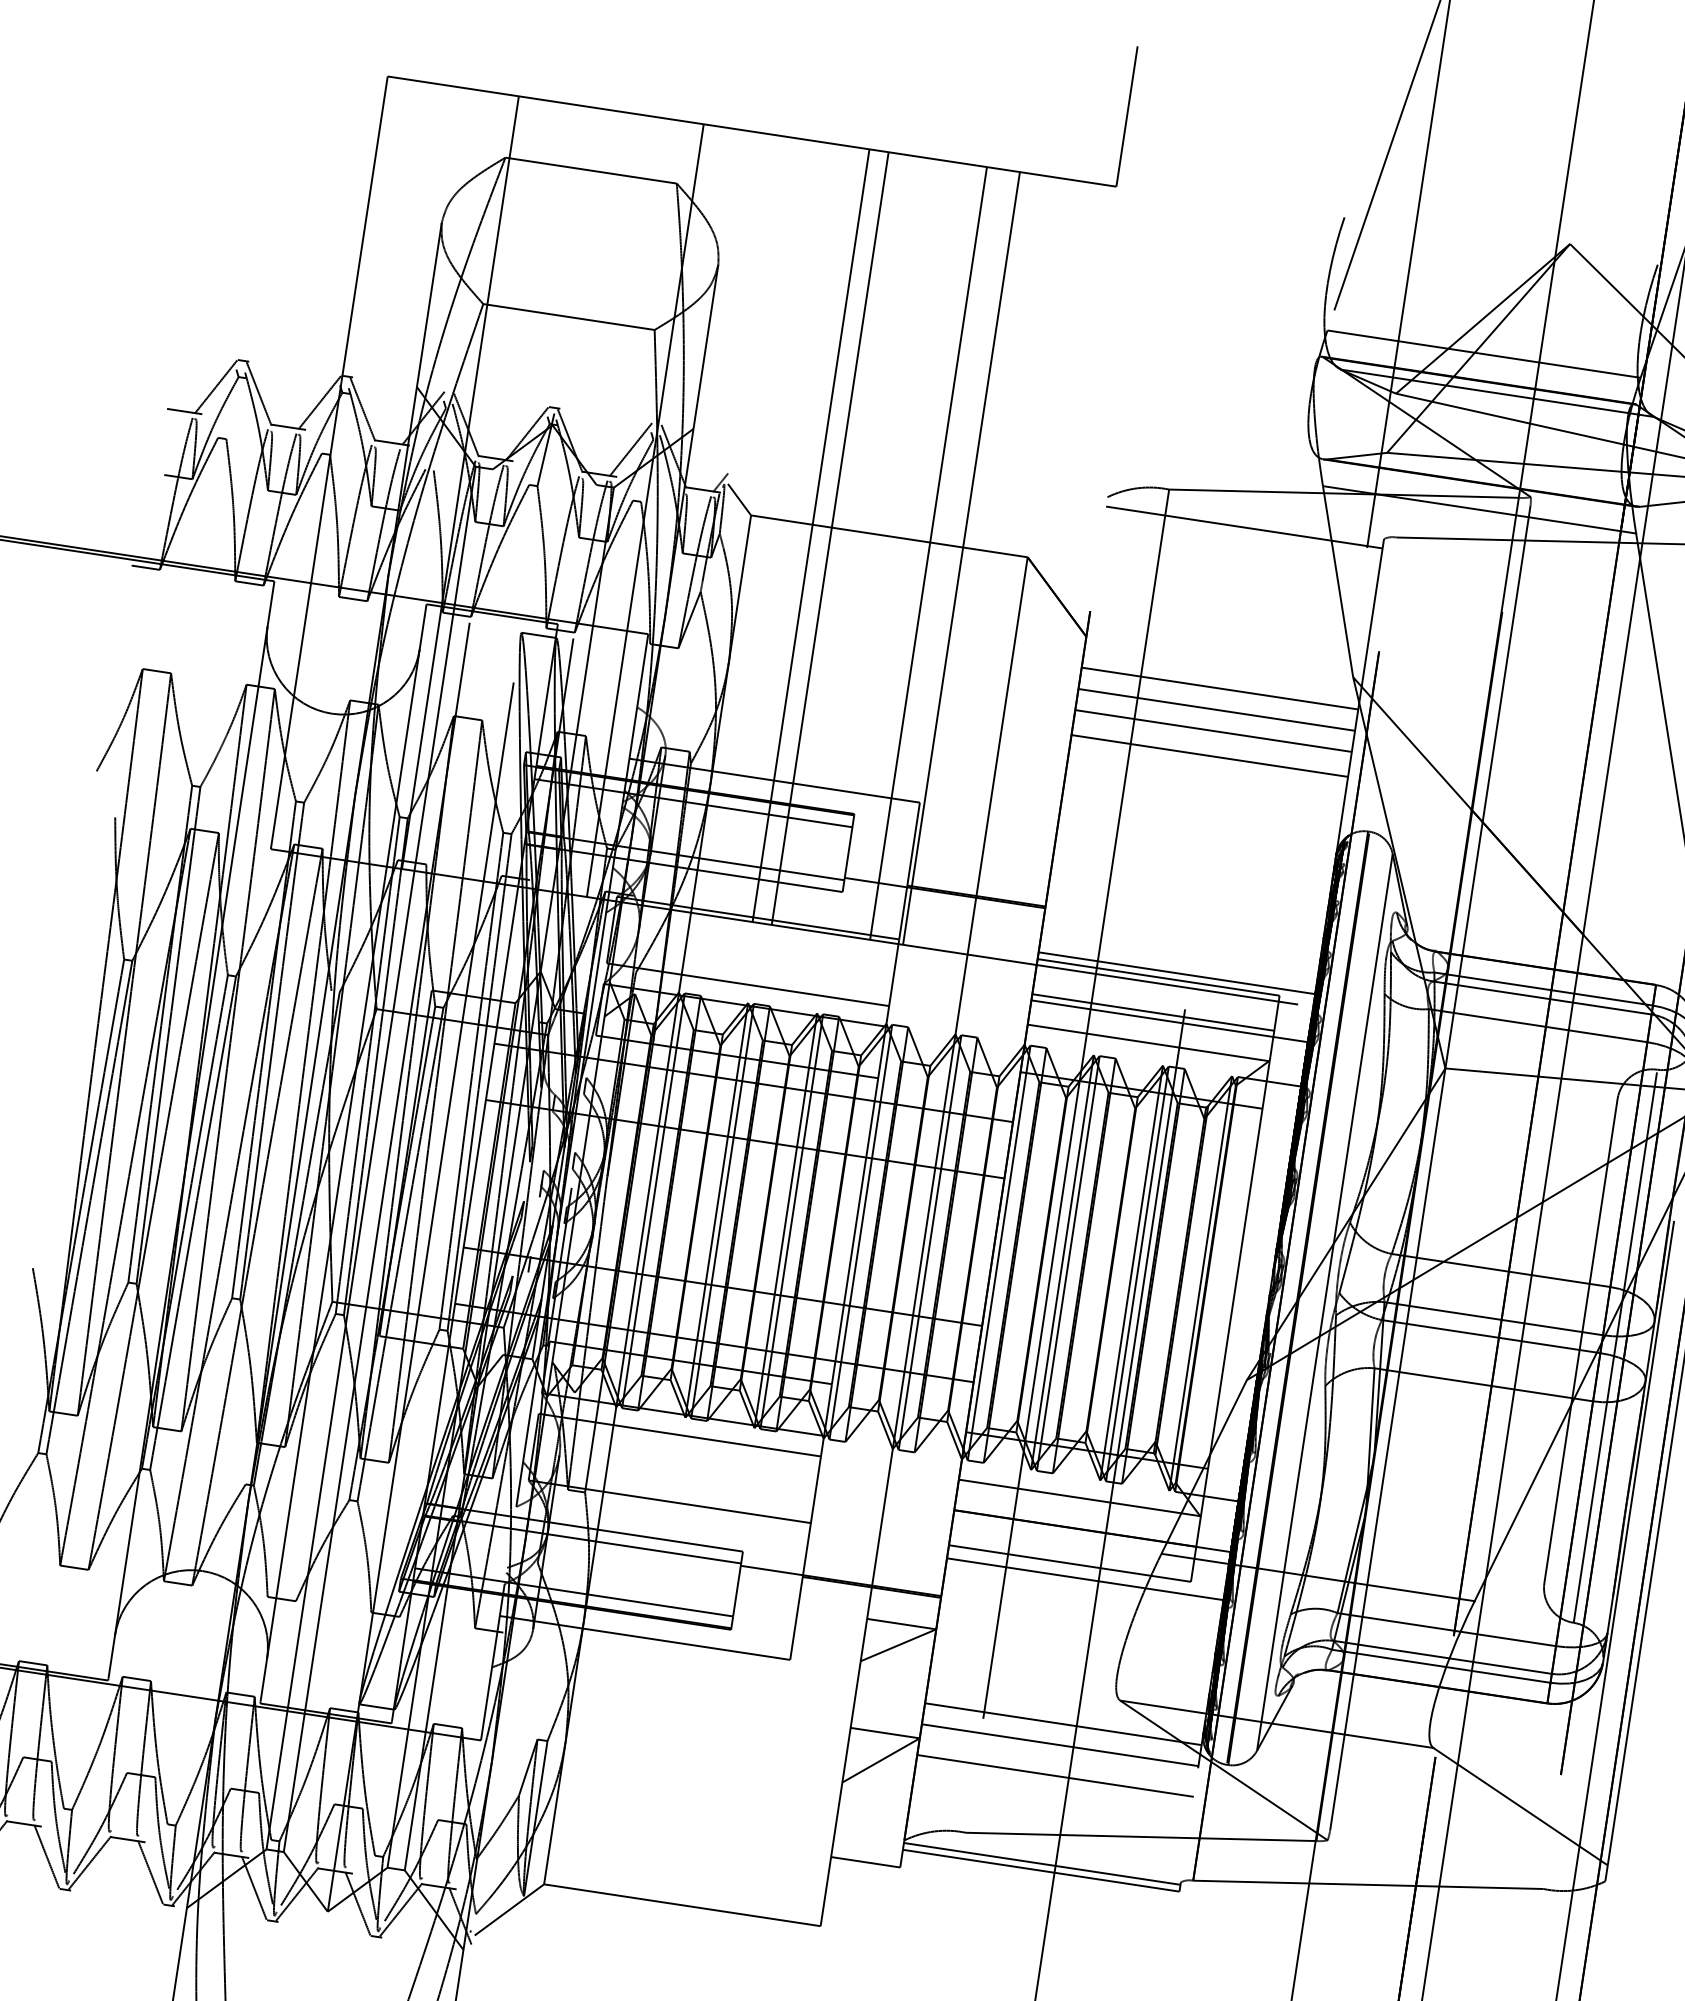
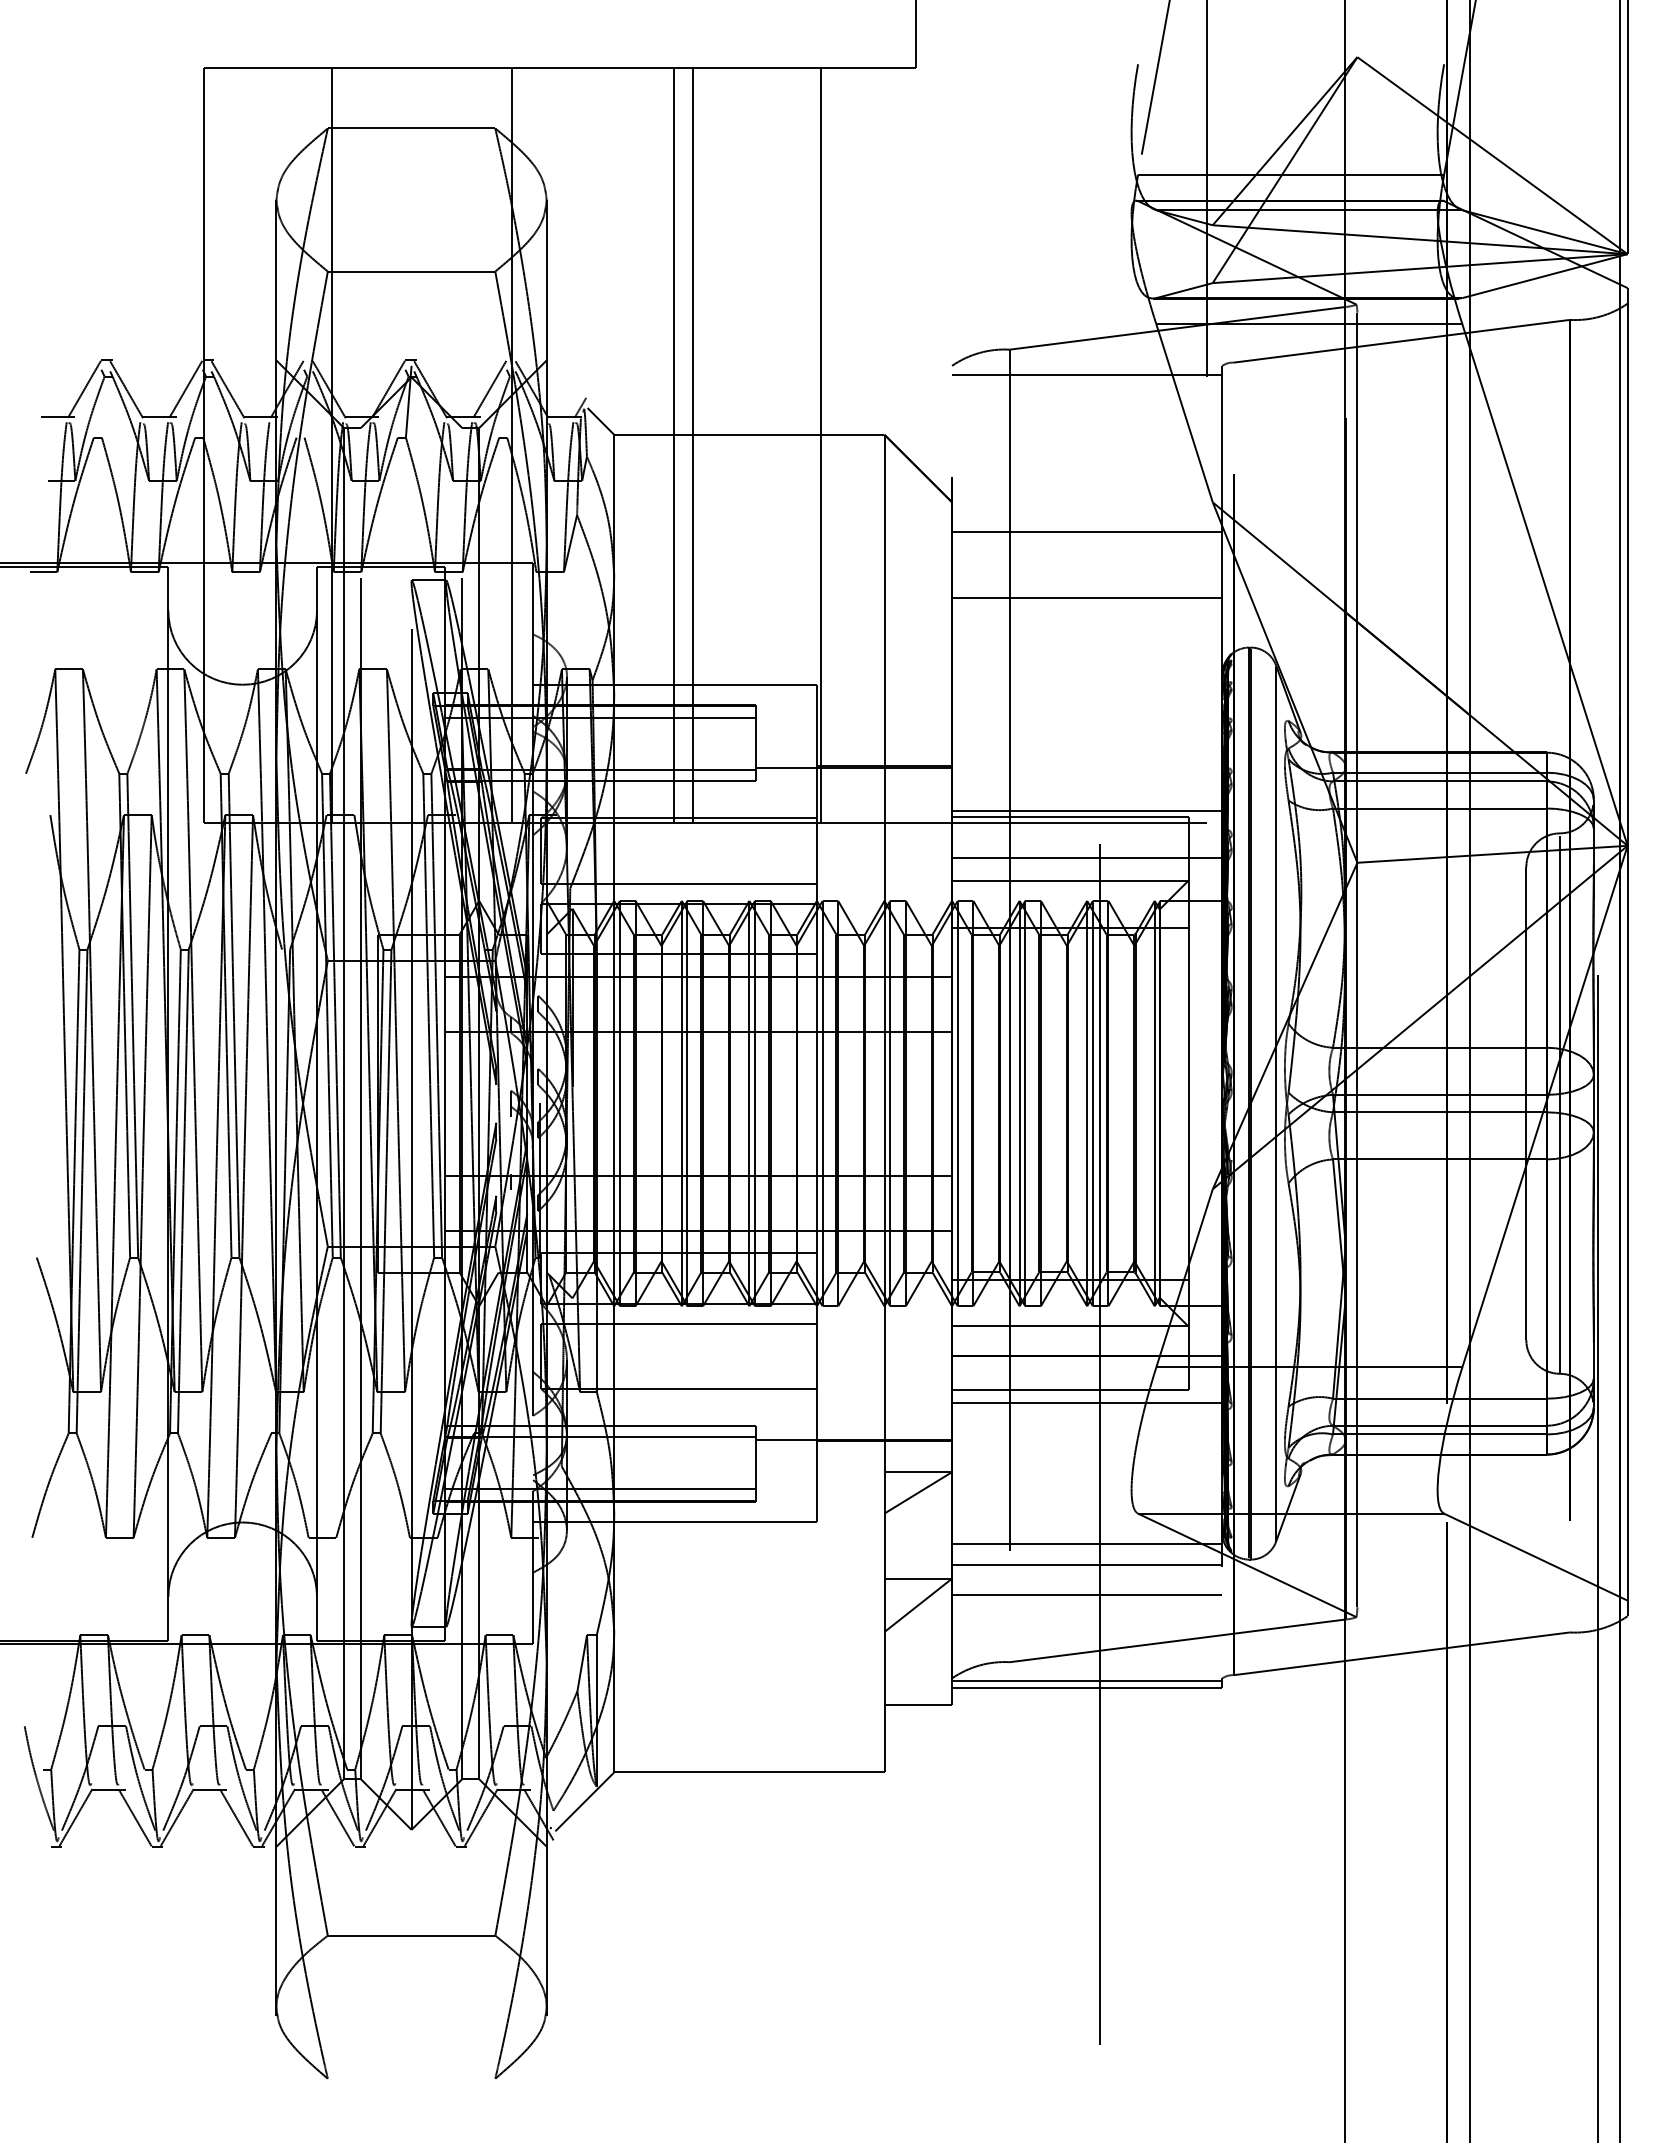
line: (928, 553) -> (789, 445), removed
line: (1217, 710) -> (1087, 553), removed
line: (1213, 730) -> (1087, 573), removed
line: (1153, 1012) -> (1070, 851), removed

